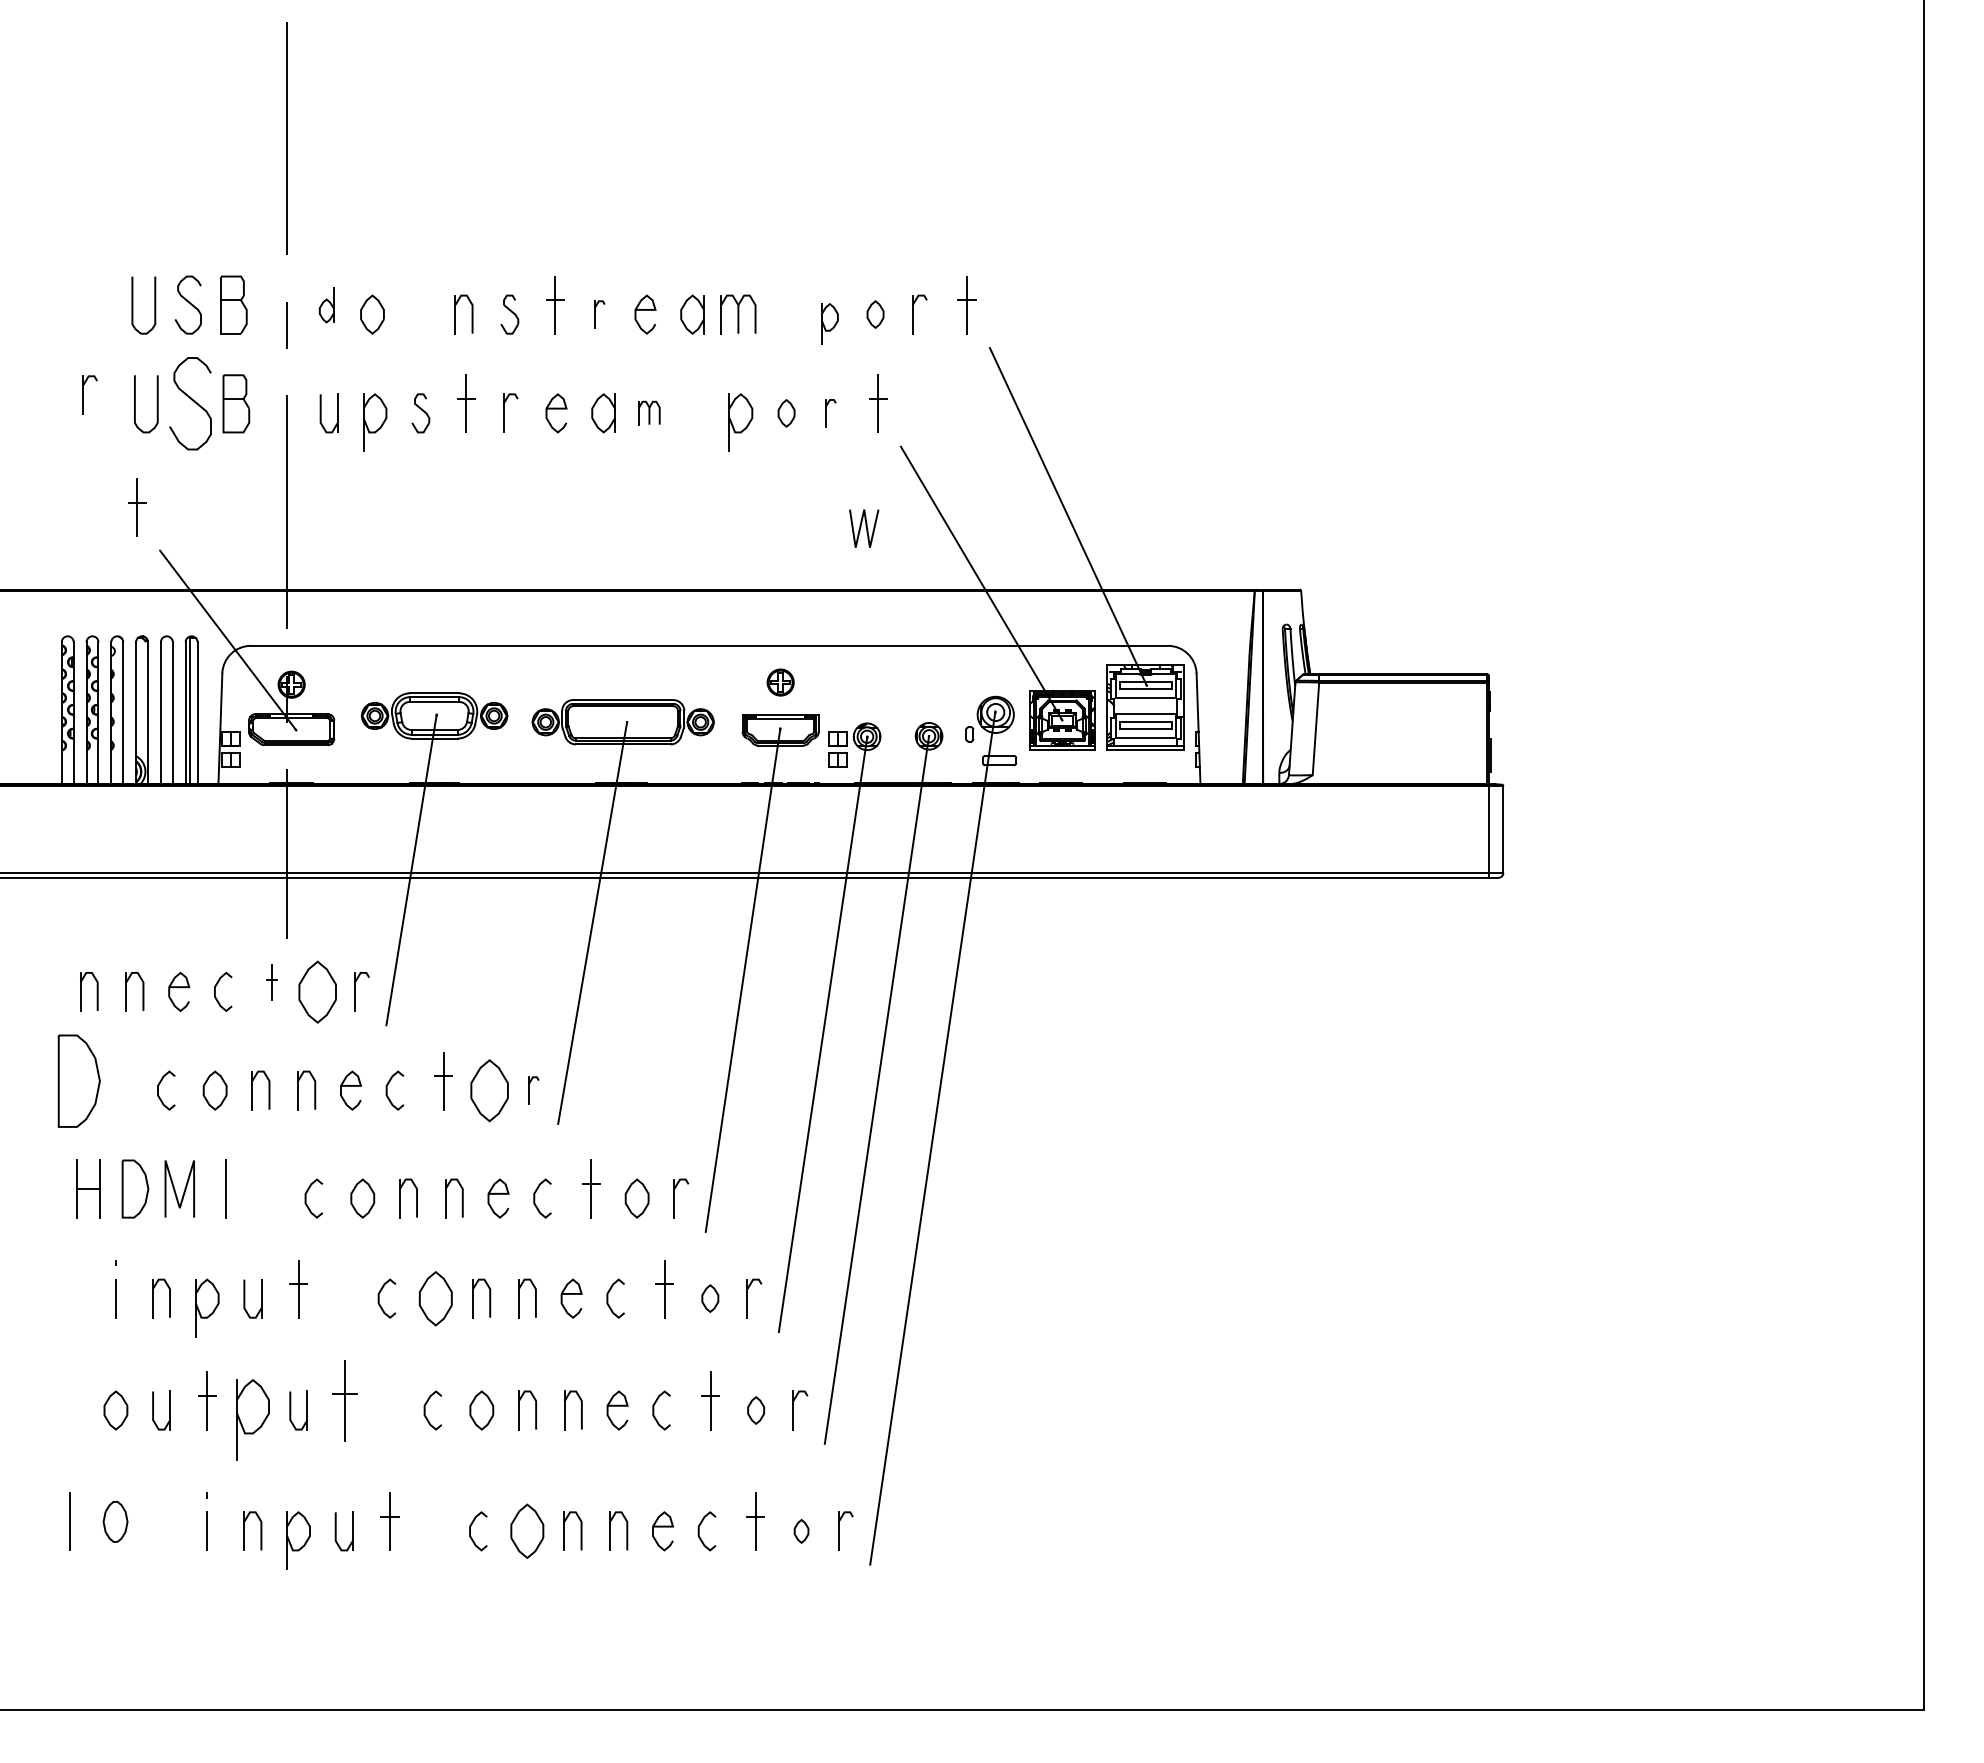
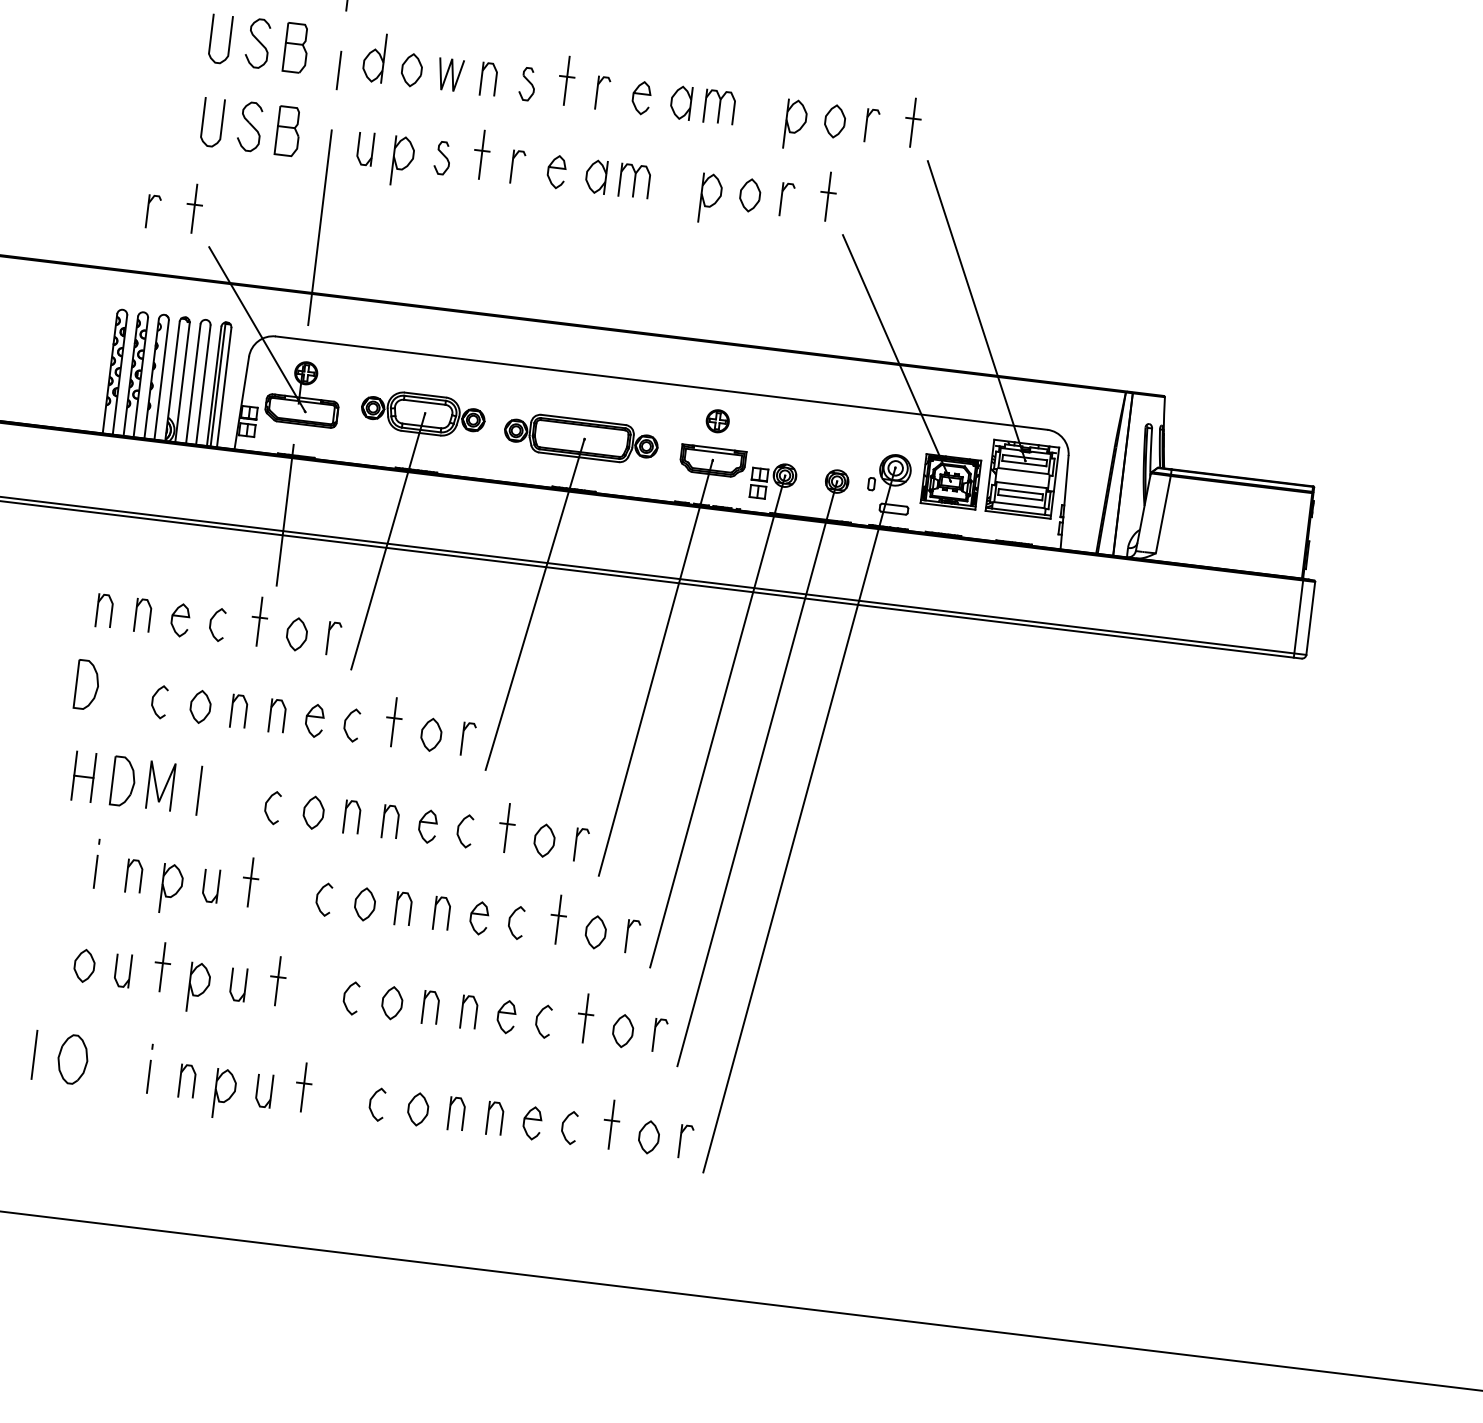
part: (326, 305) -> (374, 57), size x1.67
part: (599, 314) -> (602, 93), size x1.43
part: (875, 314) -> (835, 121), size x1.43
part: (829, 323) -> (795, 124), size x1.43
part: (89, 394) -> (153, 211), moved
part: (190, 403) -> (249, 126), size x0.62
part: (649, 412) -> (634, 180), size x1.67
part: (830, 412) -> (787, 199), size x1.43
part: (786, 413) -> (750, 195), size x1.43
line: (866, 528) -> (452, 75), moved
part: (272, 982) -> (259, 621), size x1.67
part: (317, 991) -> (296, 633), size x0.62
part: (79, 1080) -> (87, 684), size x0.62
part: (489, 1090) -> (431, 734), size x0.62
part: (533, 1090) -> (468, 739), size x1.43
part: (435, 1298) -> (364, 904), size x0.71
part: (710, 1298) -> (596, 932), size x1.43
part: (344, 1400) -> (277, 980), size x0.71
part: (755, 1410) -> (622, 1031), size x1.43
part: (253, 1419) -> (199, 987), size x0.71
part: (115, 1521) -> (72, 1059), size x1.43
part: (526, 1531) -> (417, 1109), size x0.71
part: (801, 1531) -> (648, 1137), size x1.67

